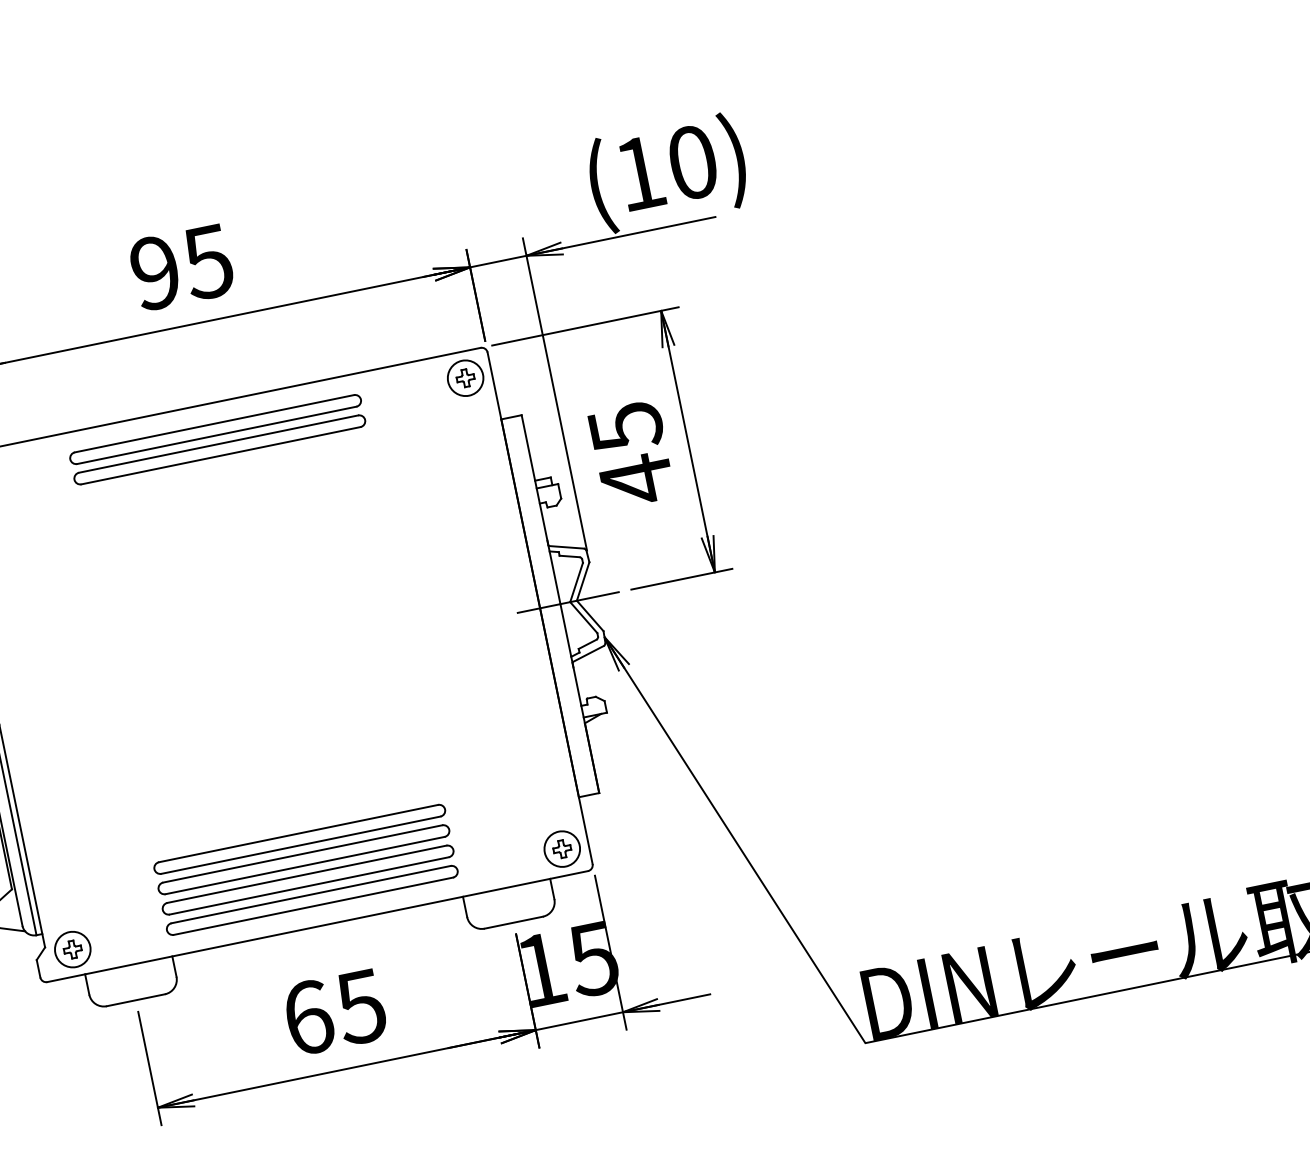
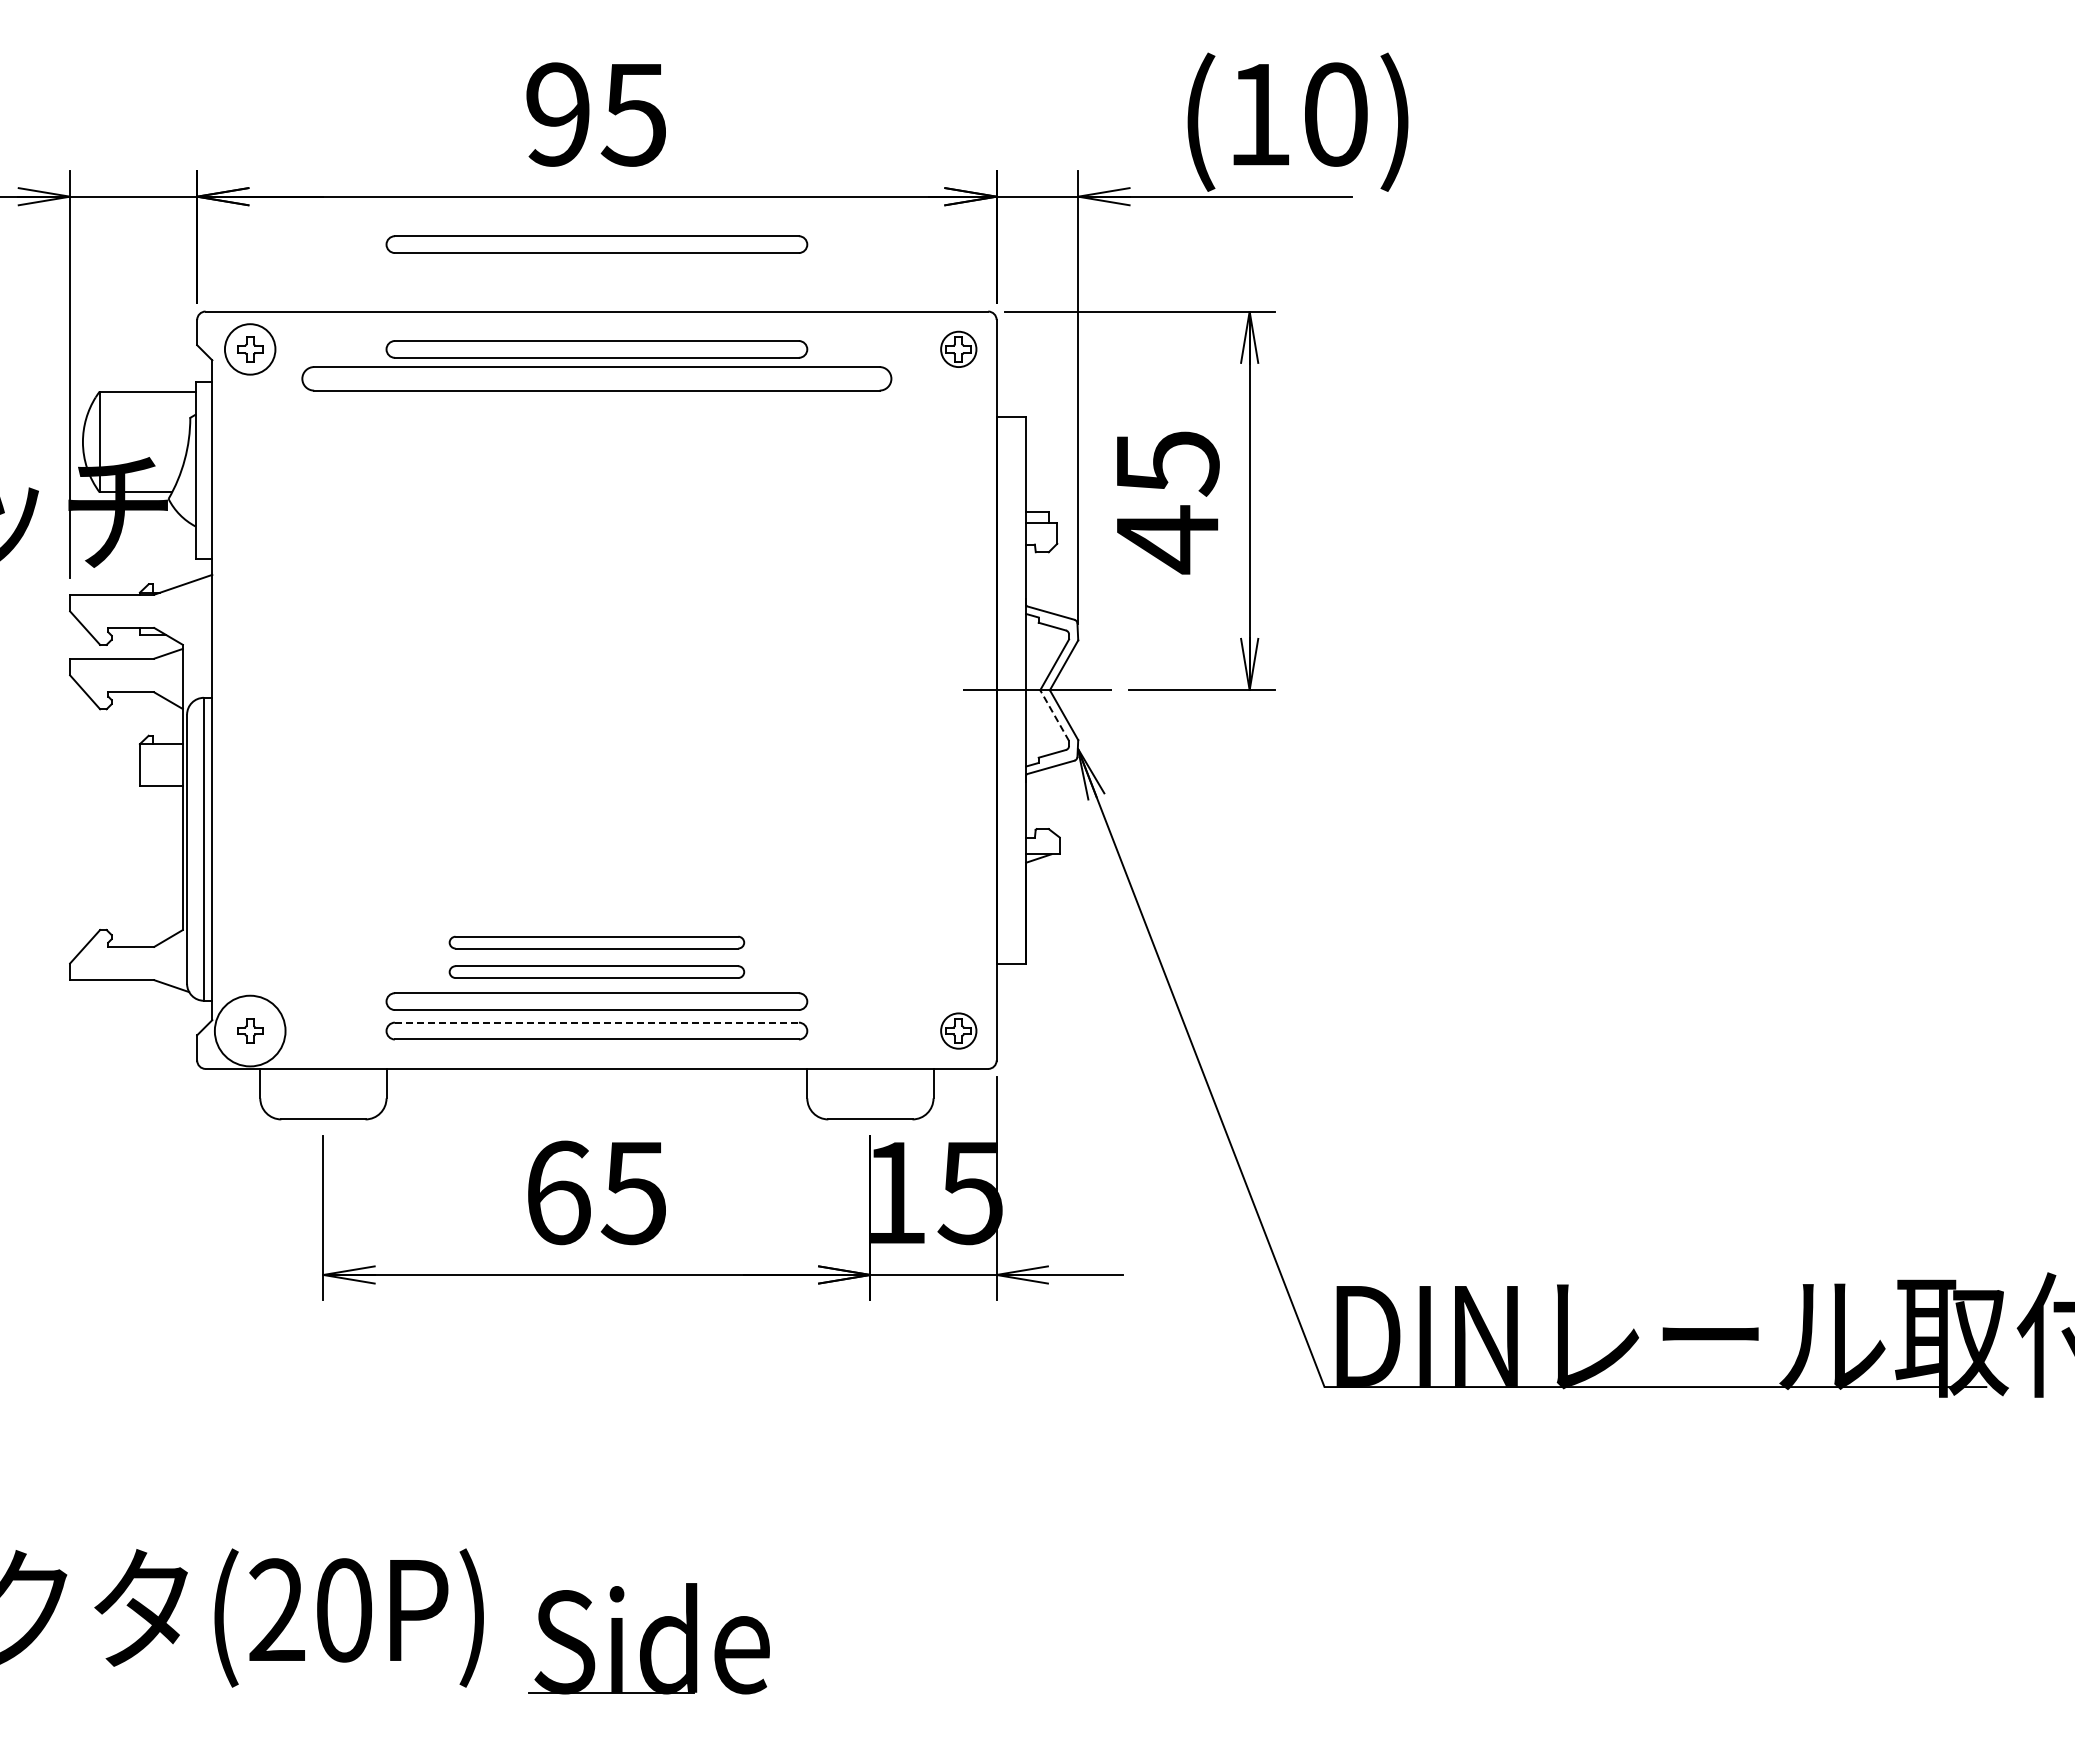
part: (200, 357) -> (596, 244), added
circle: (465, 378) -> (958, 349), size x0.7
part: (219, 449) -> (596, 378), size x1.4
line: (583, 617) -> (1054, 715), solid -> dashed
part: (299, 839) -> (596, 942), size x0.7
circle: (562, 848) -> (958, 1030), size x0.7
part: (303, 859) -> (596, 971), size x0.7
line: (310, 894) -> (596, 1022), solid -> dashed
circle: (72, 949) -> (249, 1030), size x1.4

